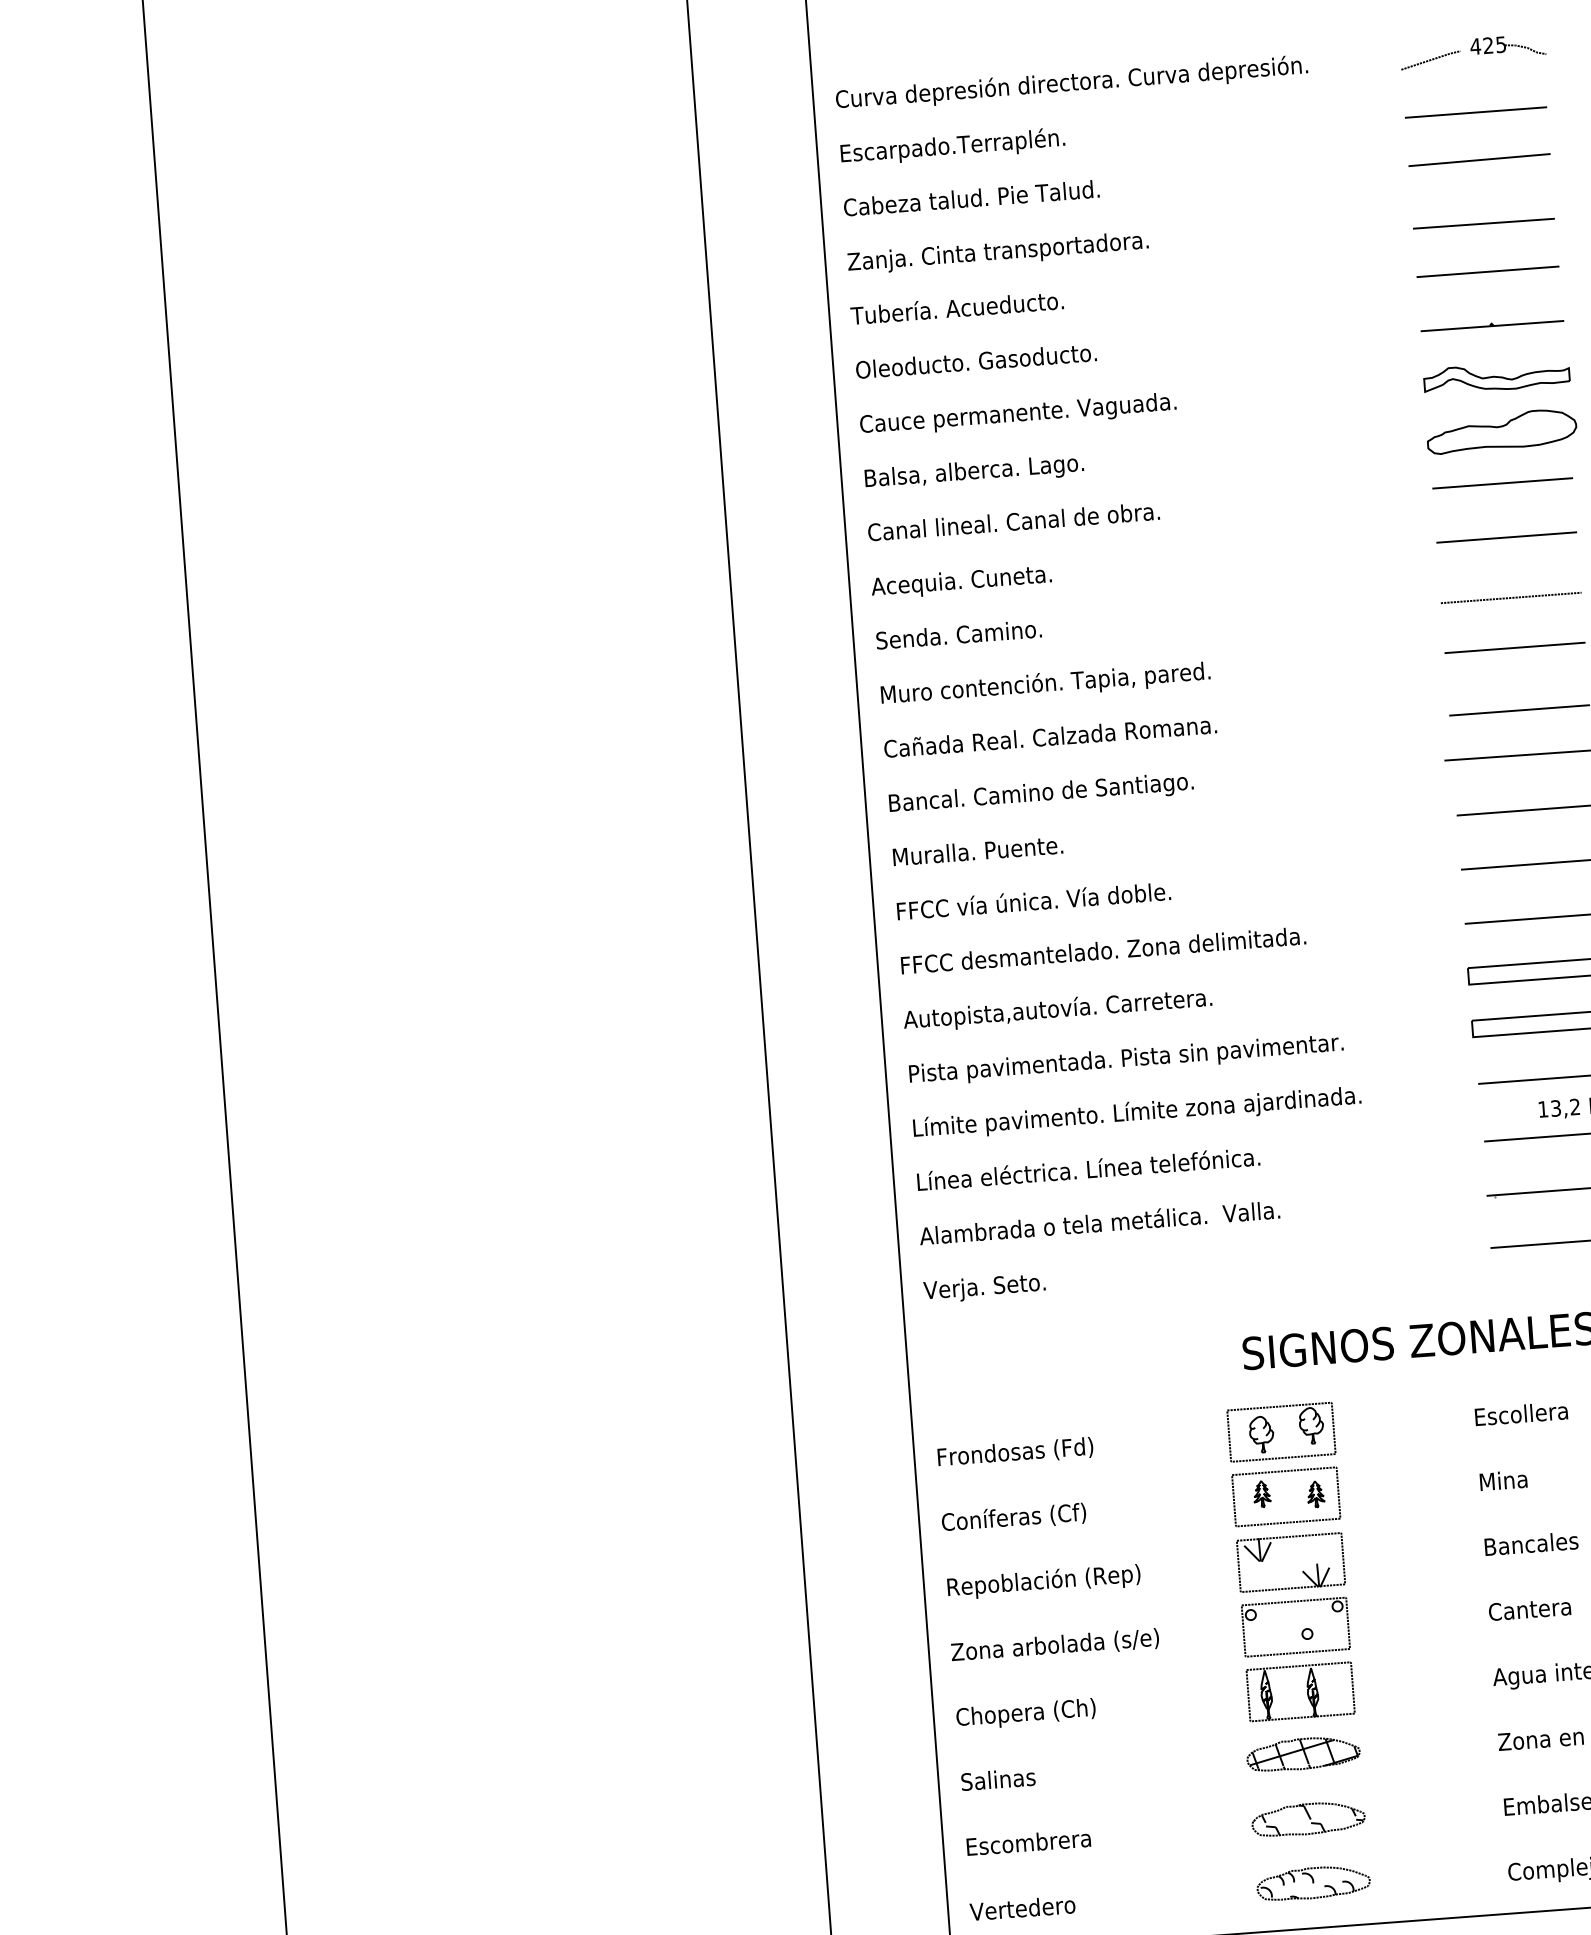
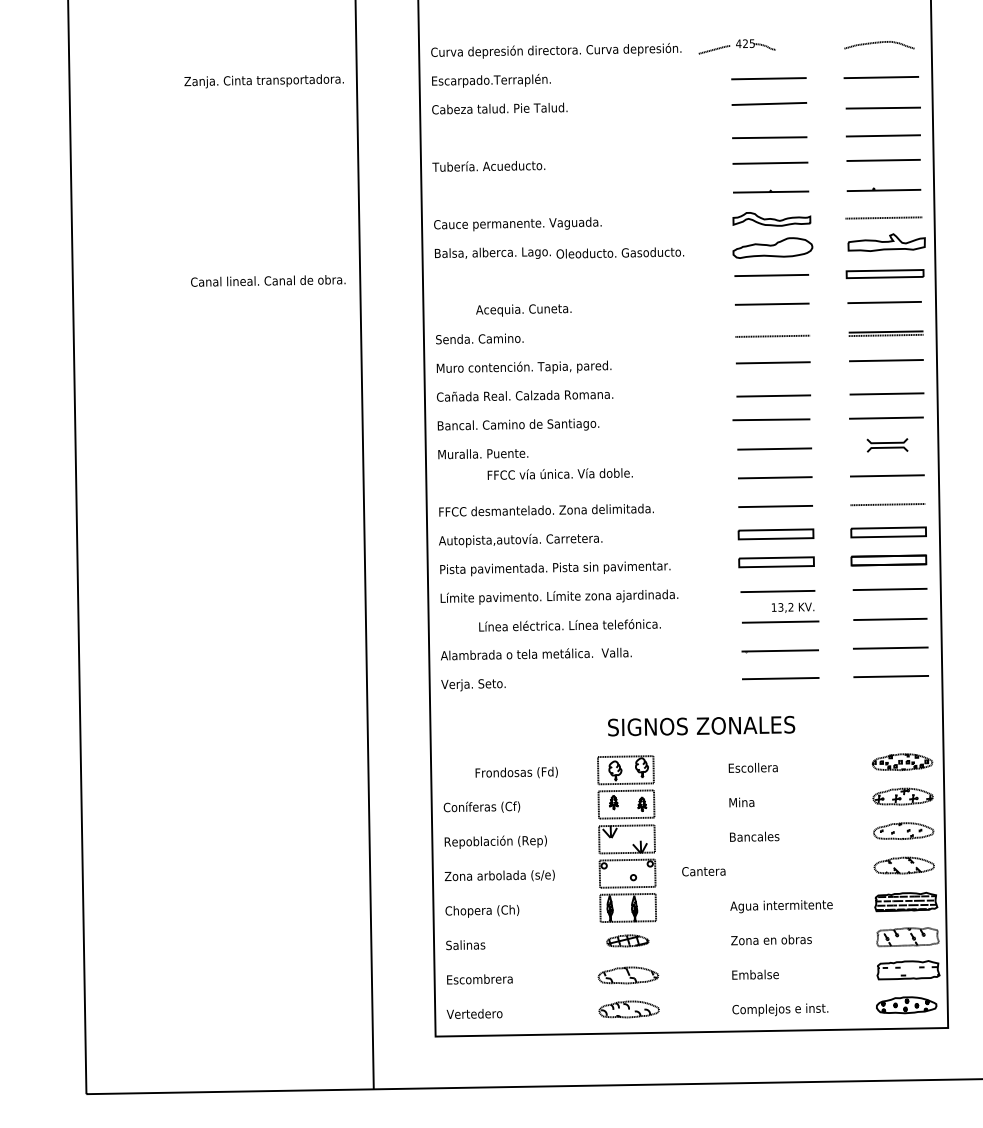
part: (1471, 51) -> (736, 46), moved
text: (996, 253) -> (263, 81), moved
text: (976, 360) -> (620, 252), moved
text: (1014, 520) -> (268, 280), moved
text: (961, 582) -> (523, 310), moved
text: (1032, 900) -> (559, 473), moved
text: (1087, 1169) -> (569, 625), moved
text: (1014, 1451) -> (516, 772), moved
text: (1529, 1609) -> (703, 871), moved
part: (1302, 1753) -> (627, 940), size x0.7

